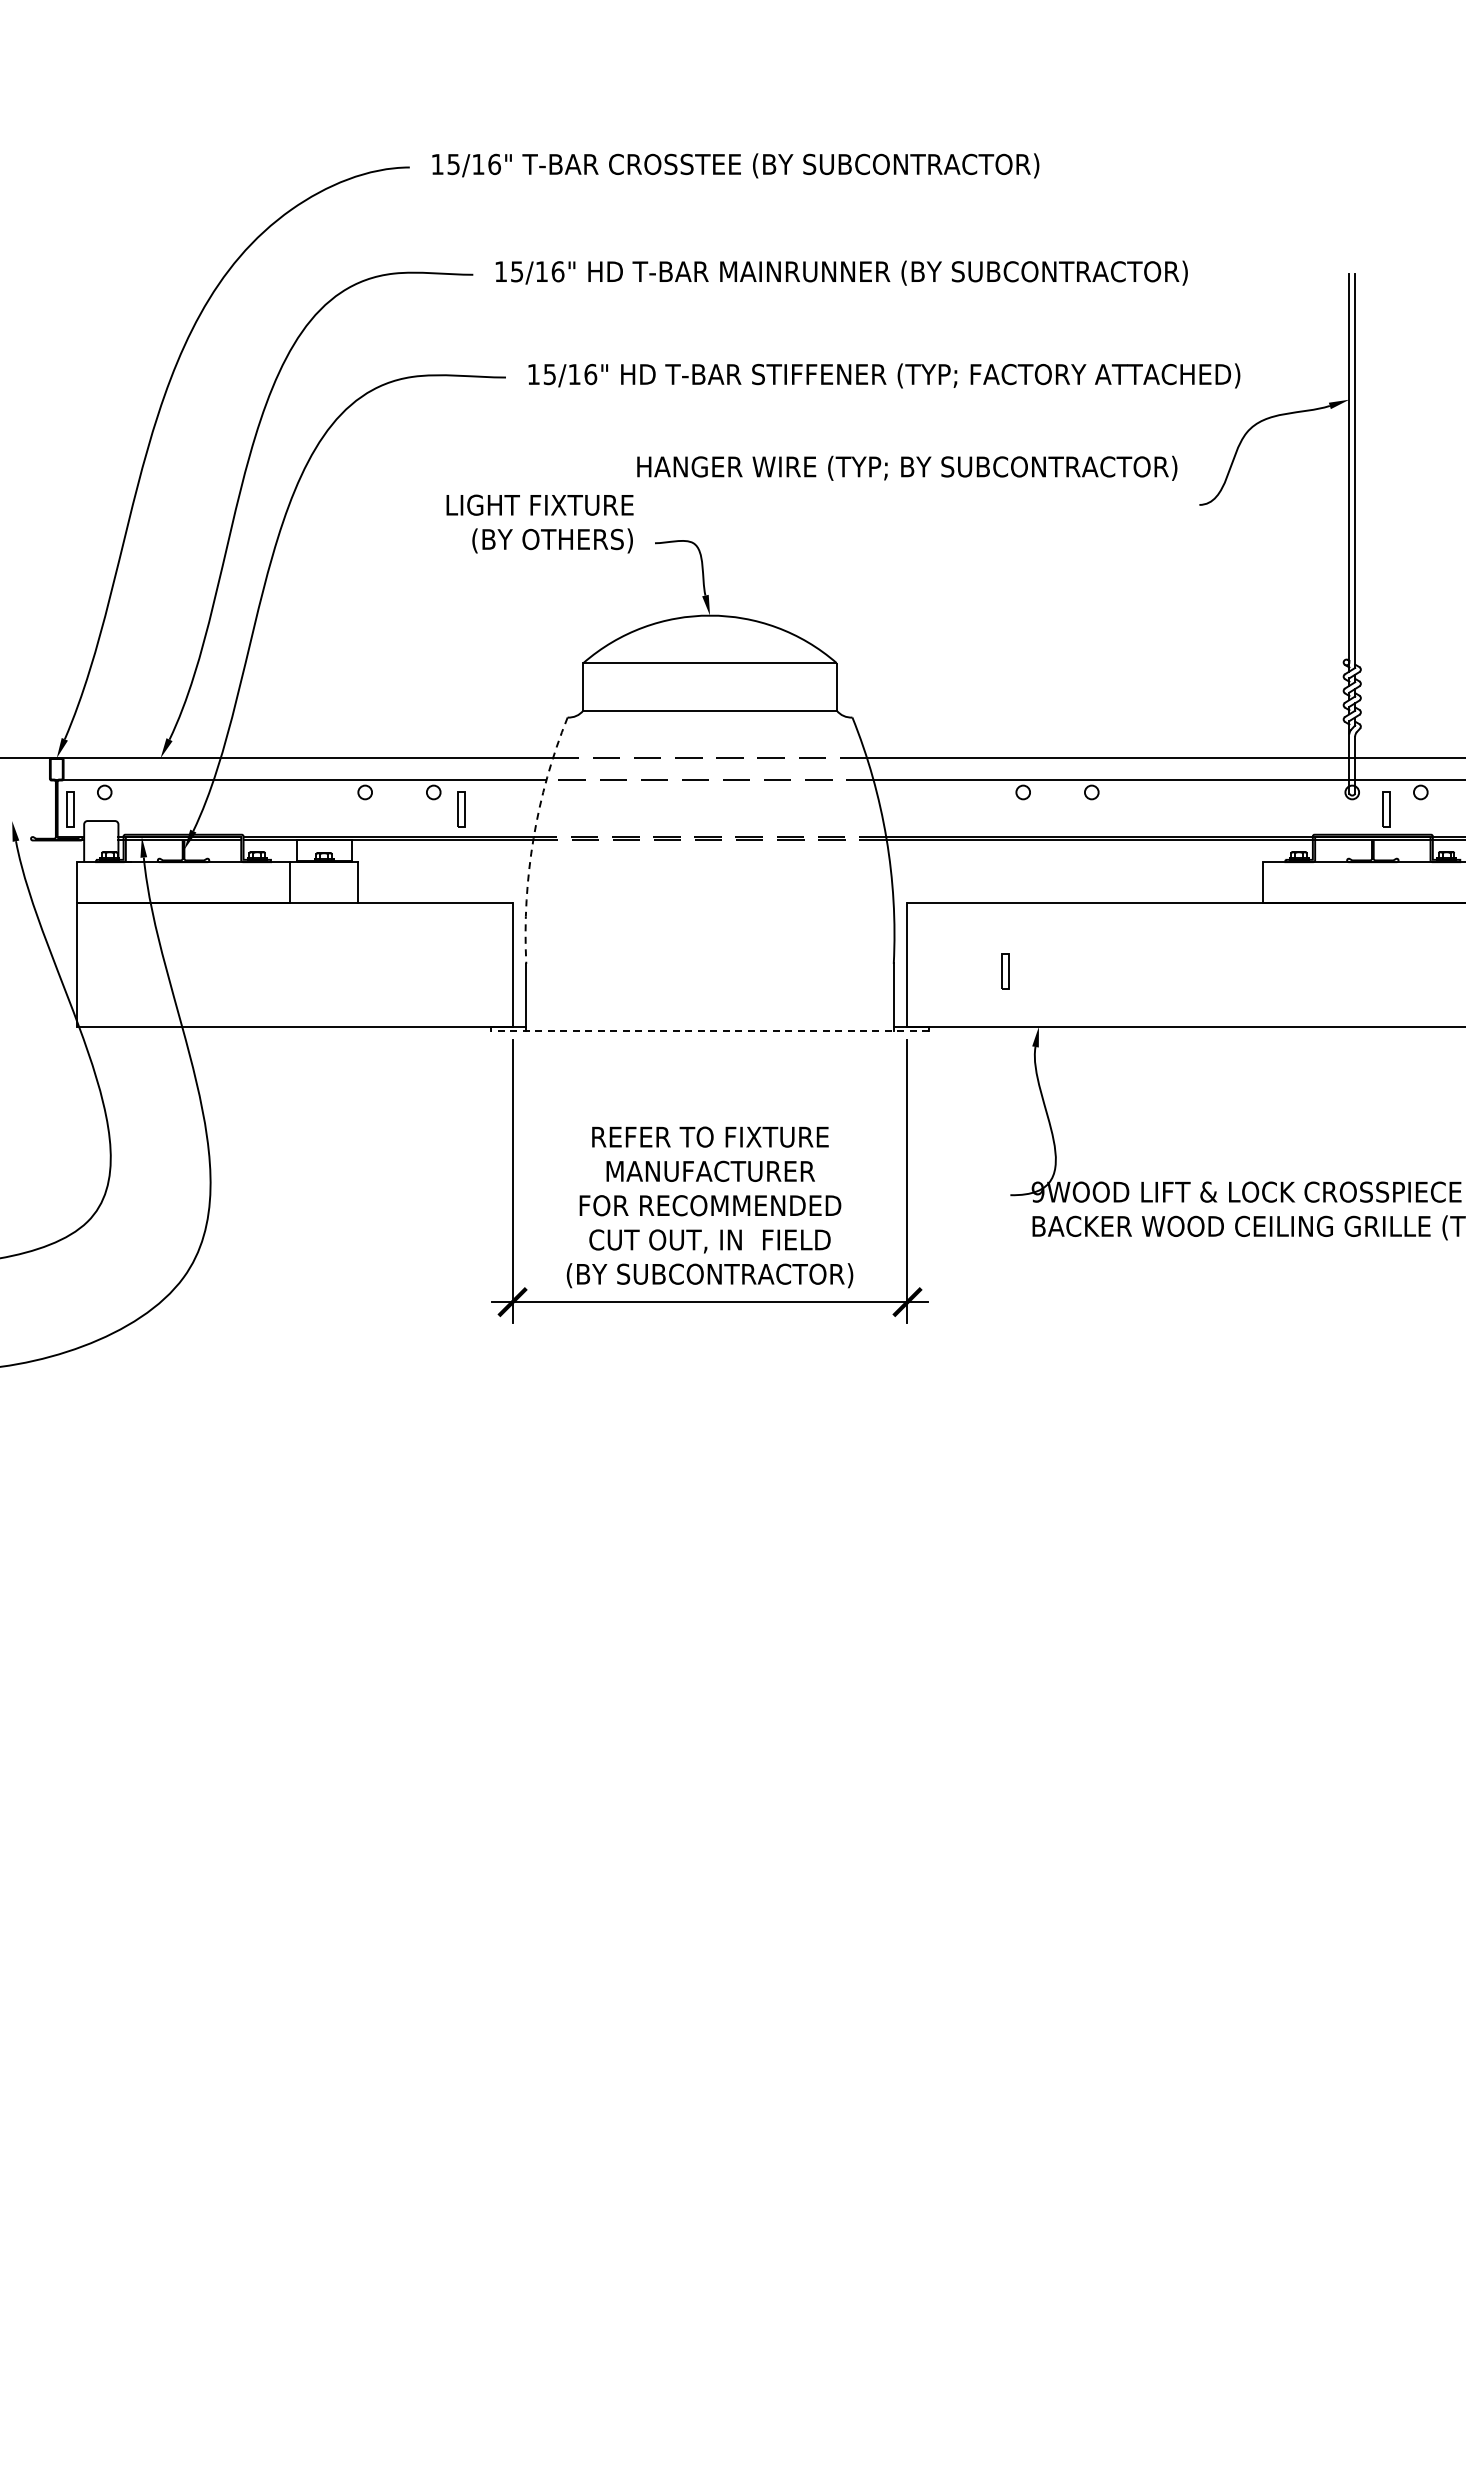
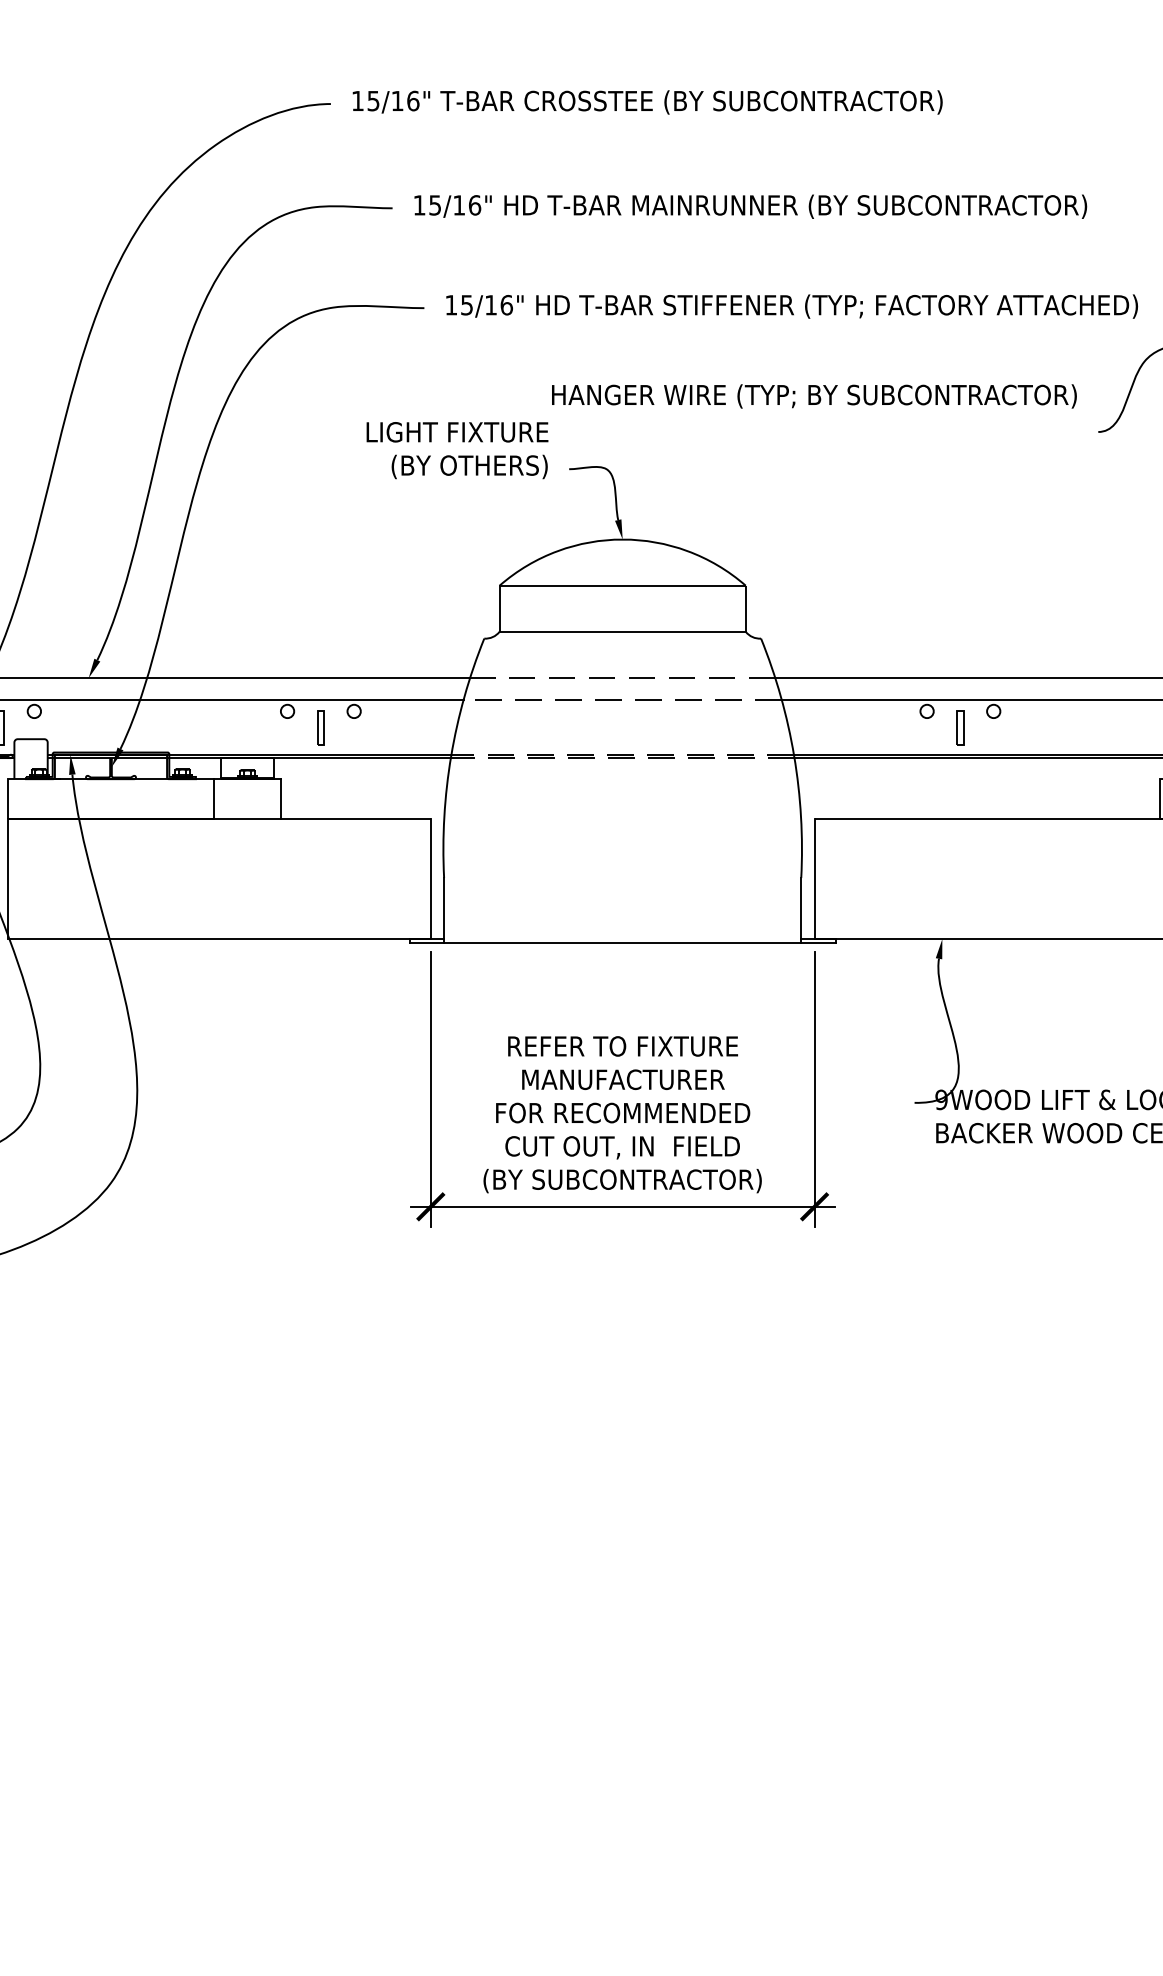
part: (461, 809) -> (320, 727), moved
arc: (533, 838) -> (451, 756), dashed -> solid
part: (1005, 971) -> (960, 727), moved
line: (709, 1030) -> (622, 942), dashed -> solid

